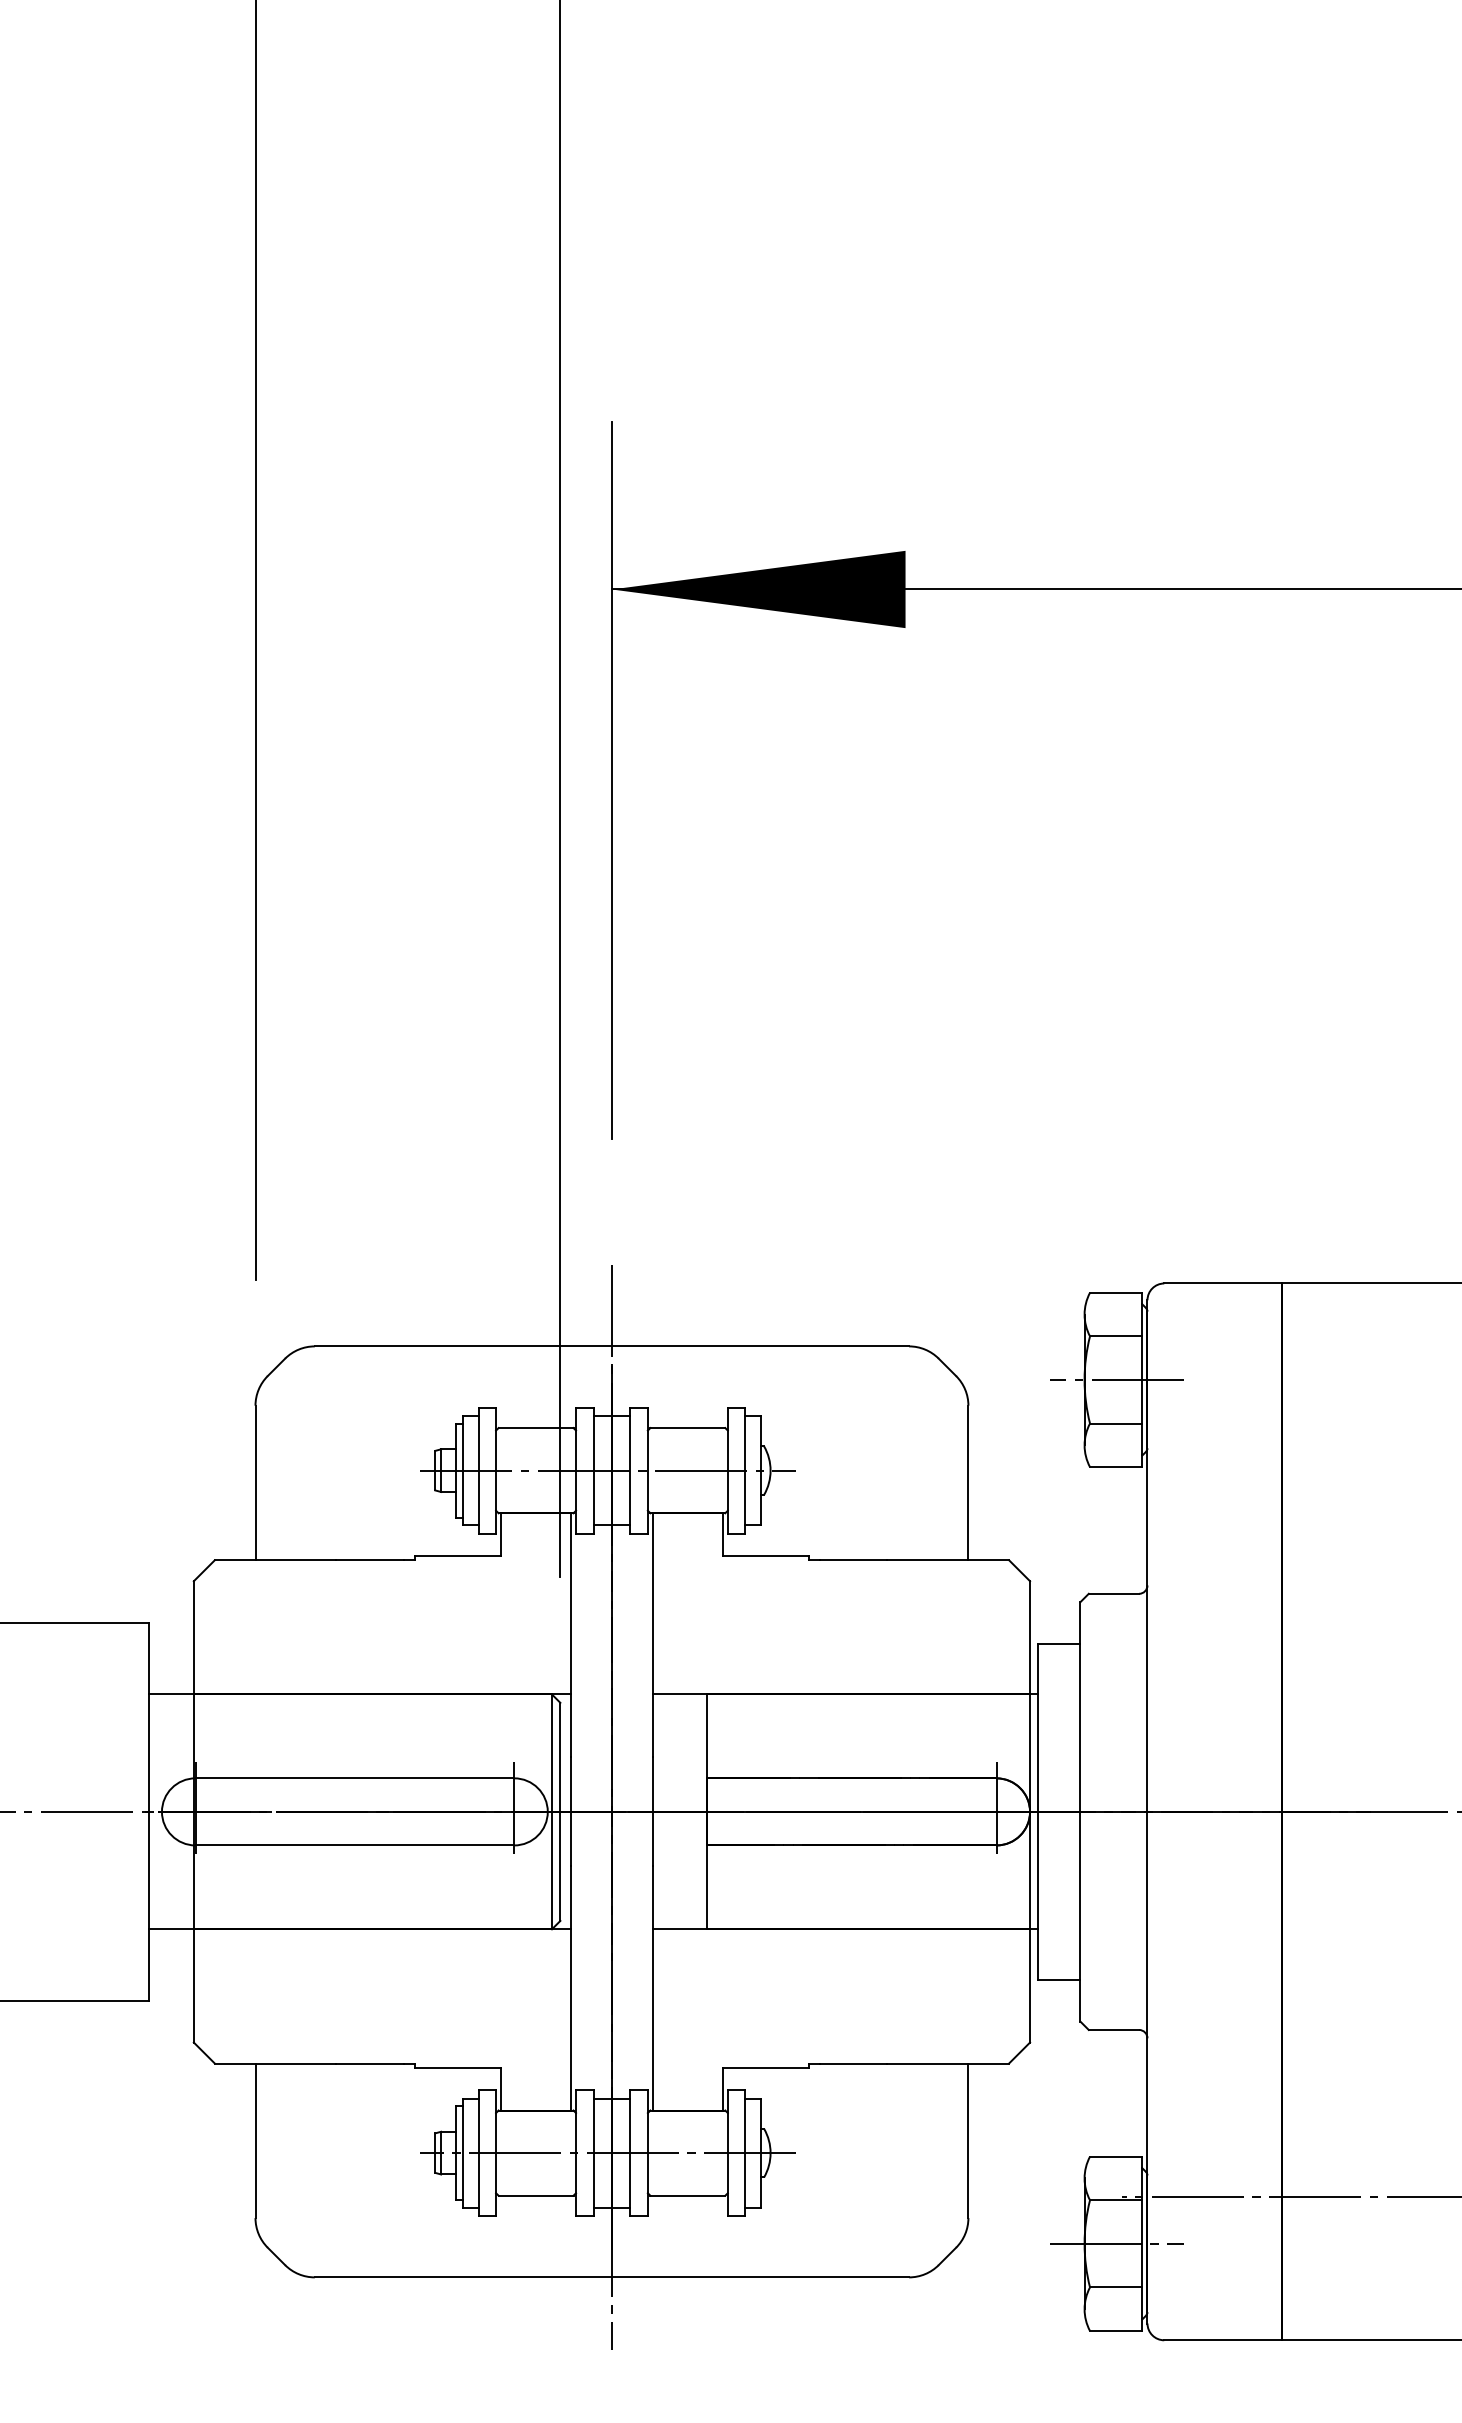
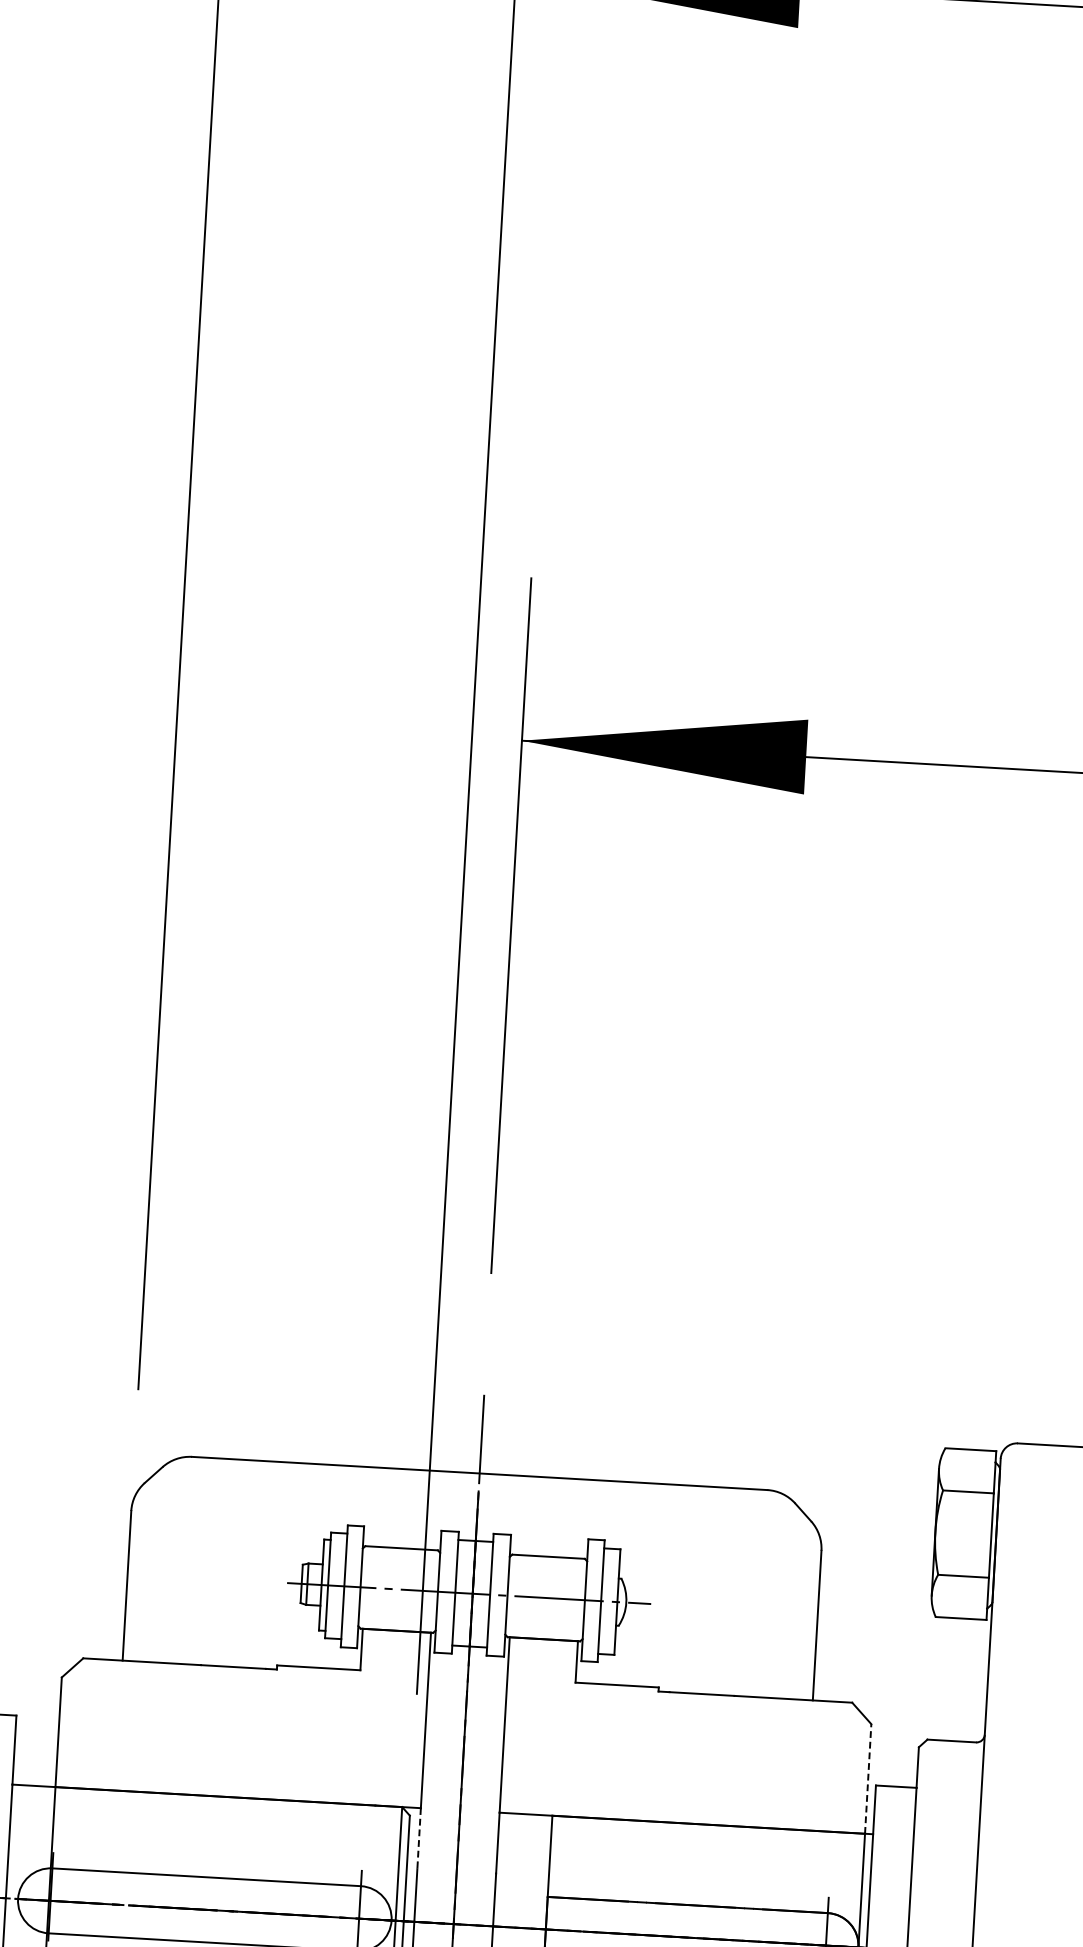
line: (1116, 1379) -> (966, 1533), removed
line: (1030, 1637) -> (868, 1778), solid -> dashed
line: (571, 1726) -> (419, 1839), solid -> dashed

